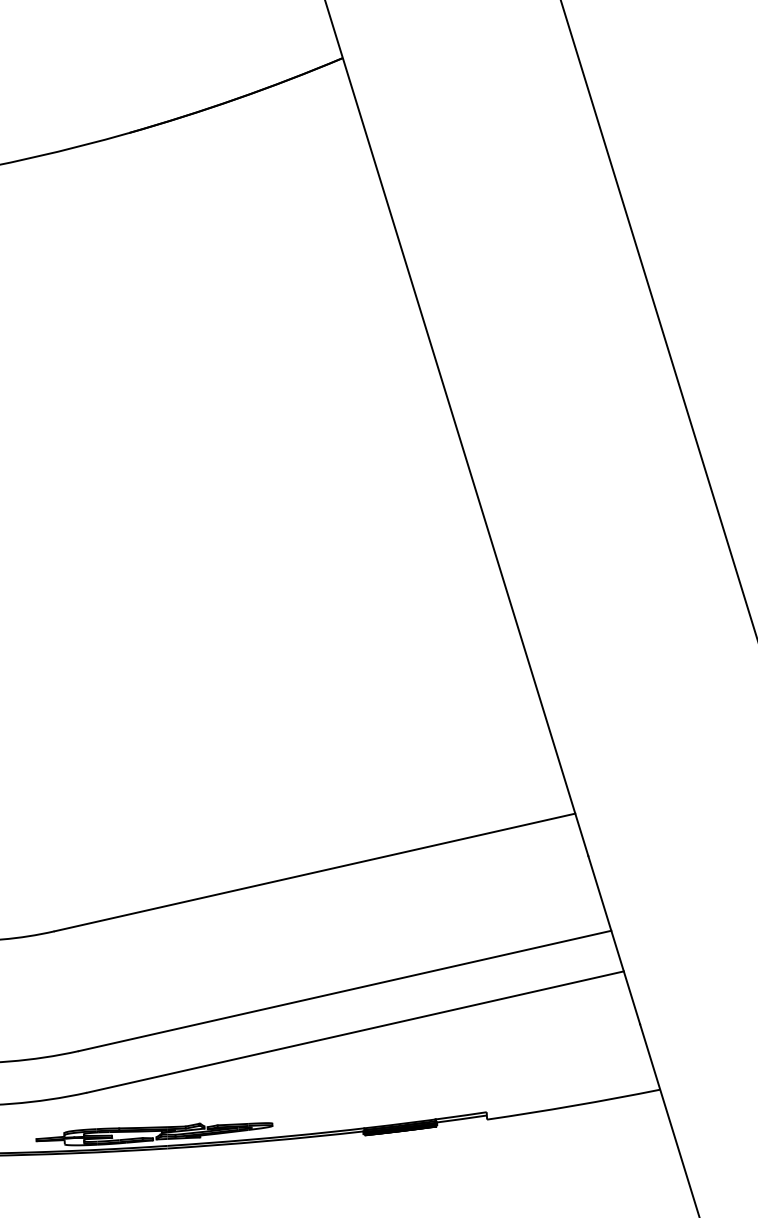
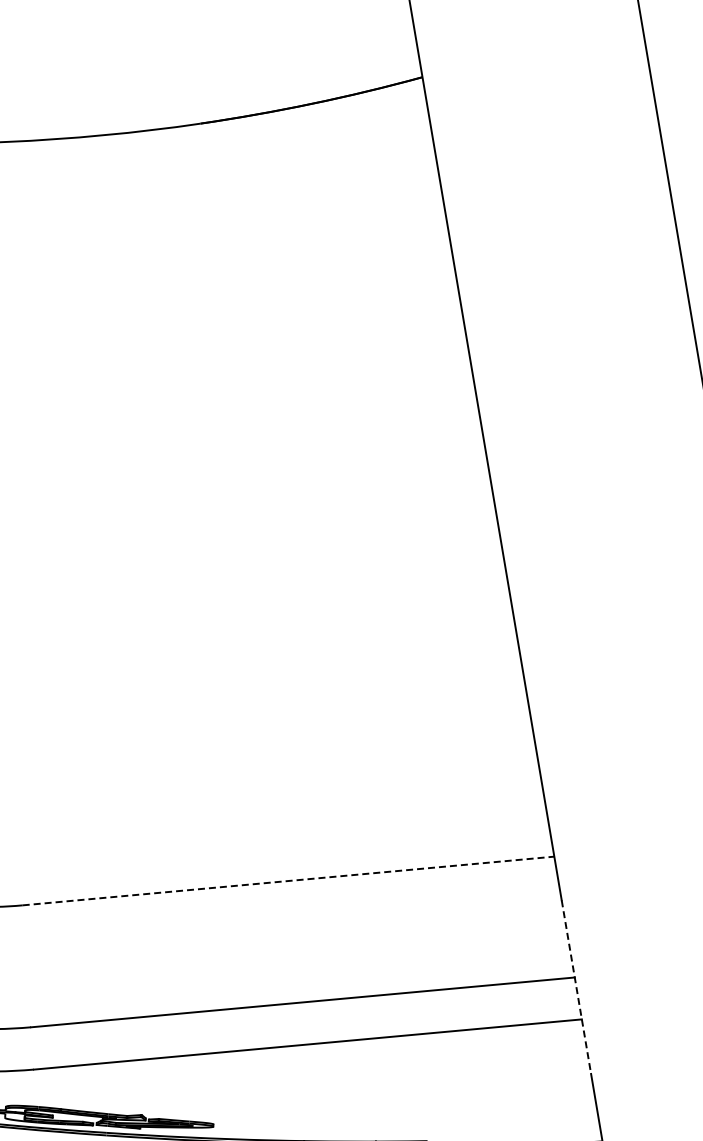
line: (314, 872) -> (288, 880), solid -> dashed
line: (614, 940) -> (576, 987), solid -> dashed

